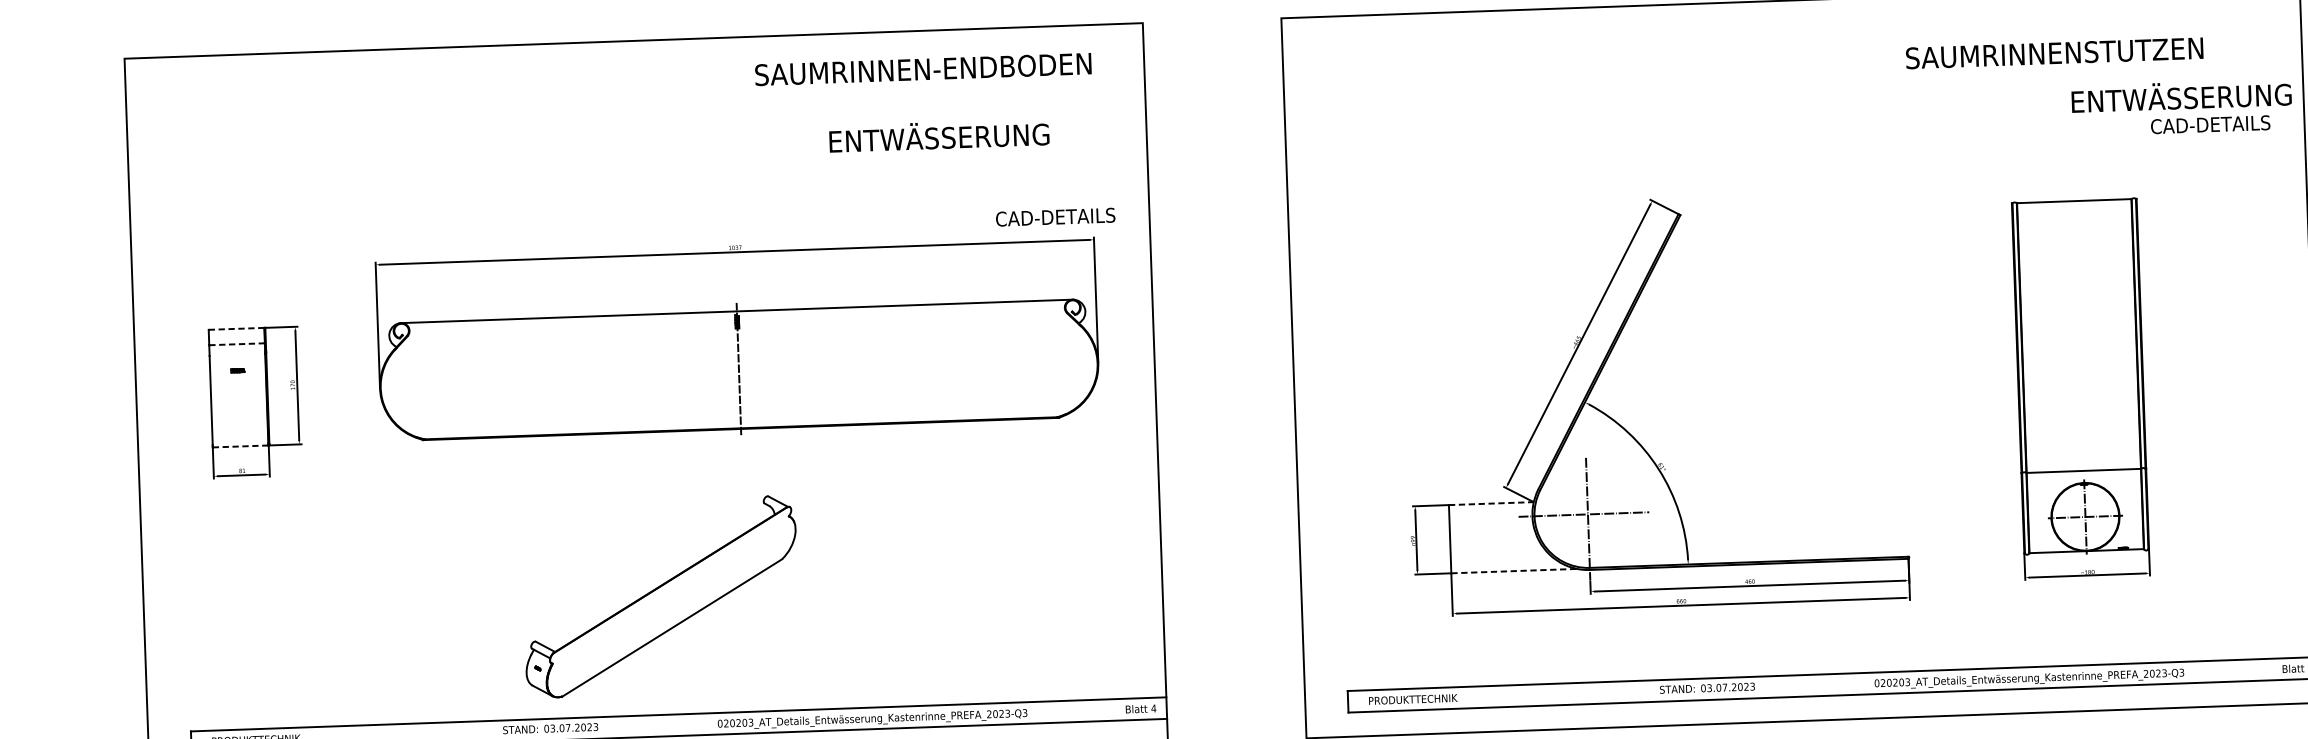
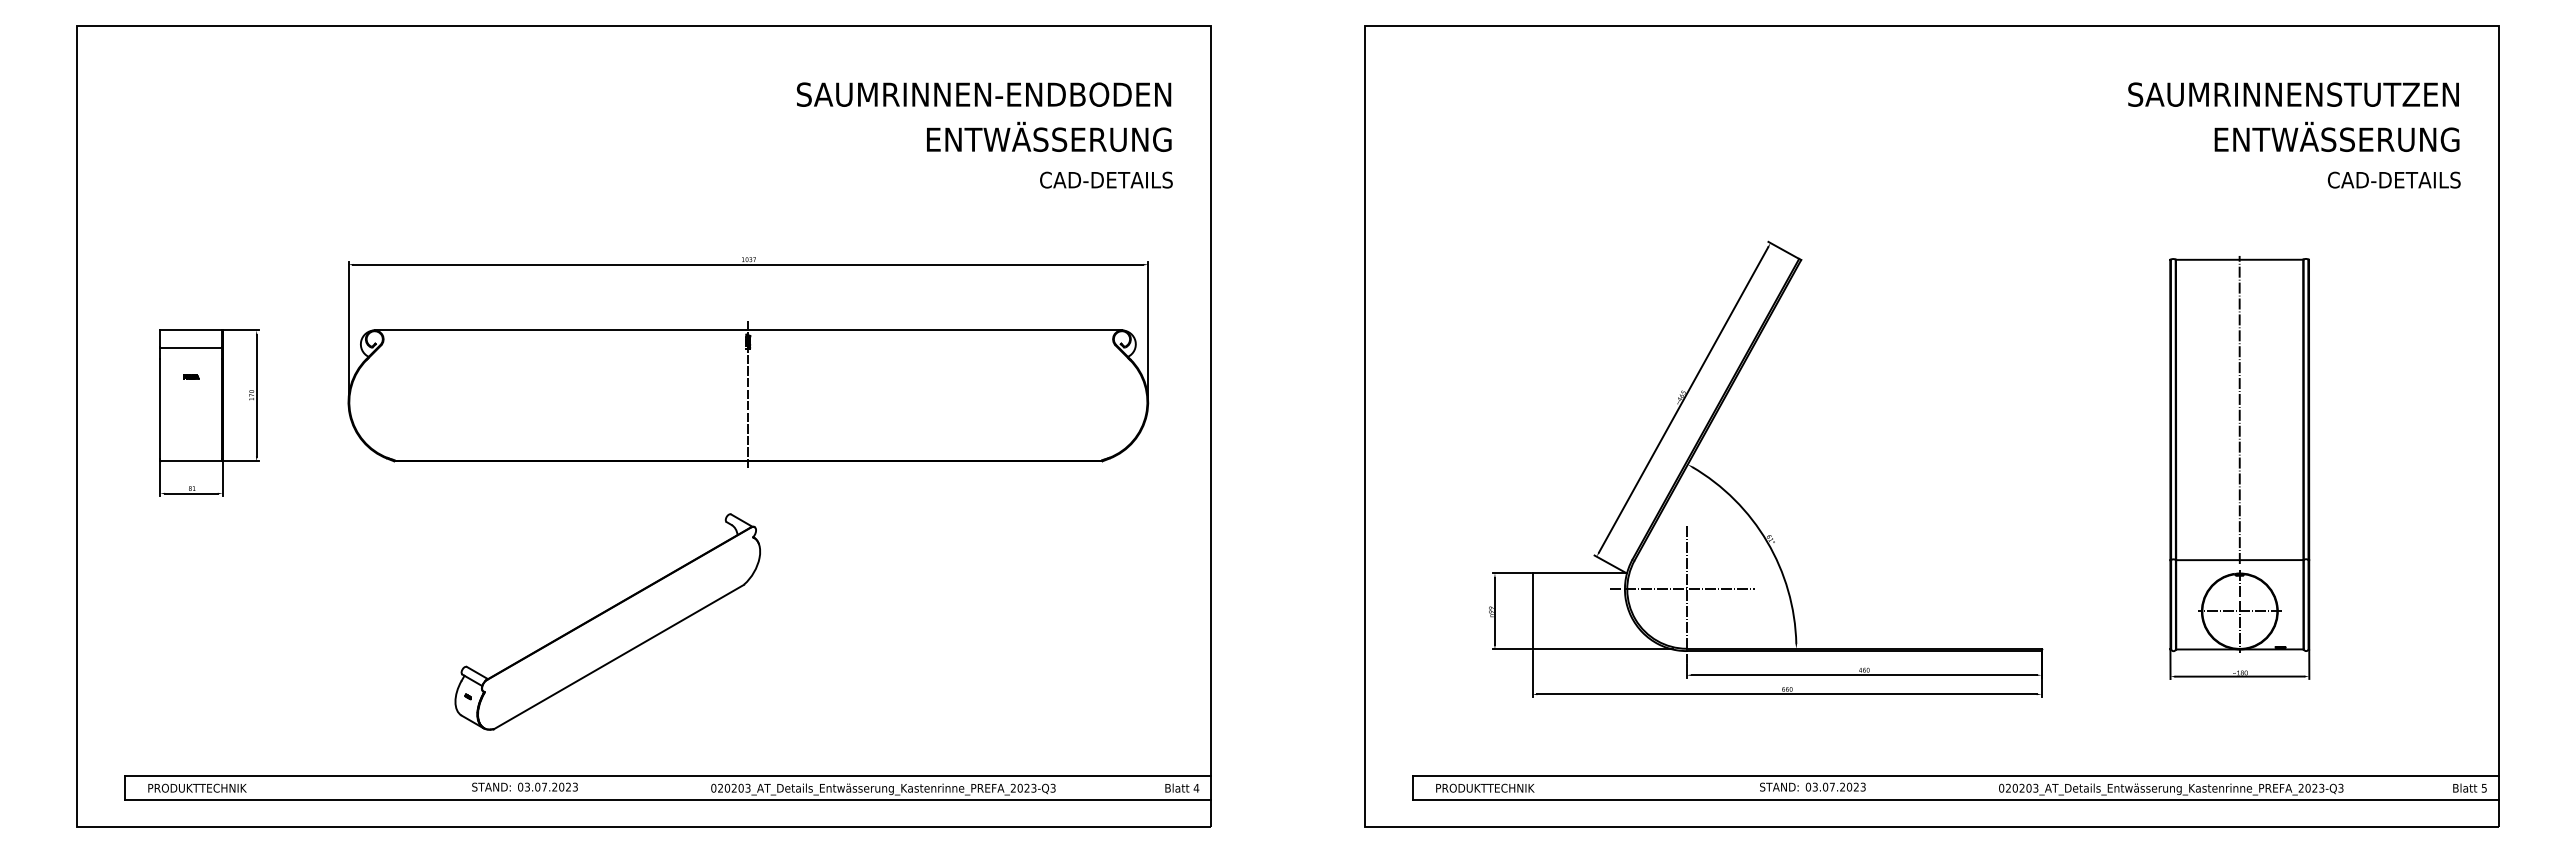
text: (2054, 53) -> (2293, 94), moved
text: (923, 69) -> (984, 94), moved
text: (2181, 95) -> (2336, 136), moved
text: (939, 135) -> (1049, 136), moved
text: (1055, 216) -> (1106, 179), moved
line: (236, 328) -> (191, 330), dashed -> solid
line: (2078, 335) -> (2239, 409), added
line: (237, 344) -> (191, 347), dashed -> solid
line: (240, 446) -> (191, 461), dashed -> solid
line: (1492, 503) -> (1580, 573), dashed -> solid
line: (1515, 571) -> (1603, 649), dashed -> solid
part: (660, 596) -> (607, 621), moved

